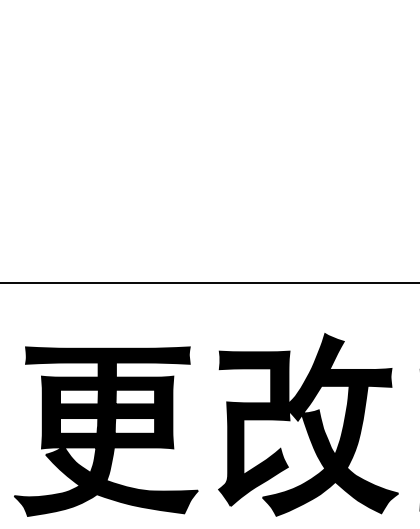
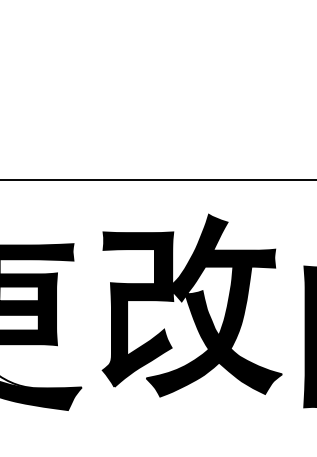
part: (308, 424) -> (192, 305), moved

